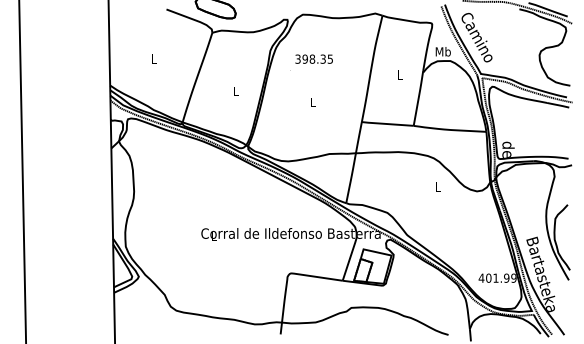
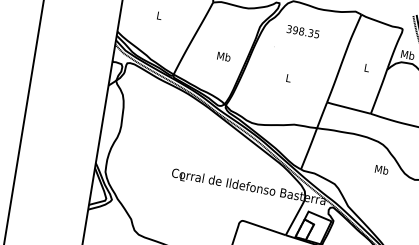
text: (313, 58) -> (302, 31), moved
text: (235, 91) -> (223, 56), L -> Mb
text: (437, 186) -> (381, 169), L -> Mb

